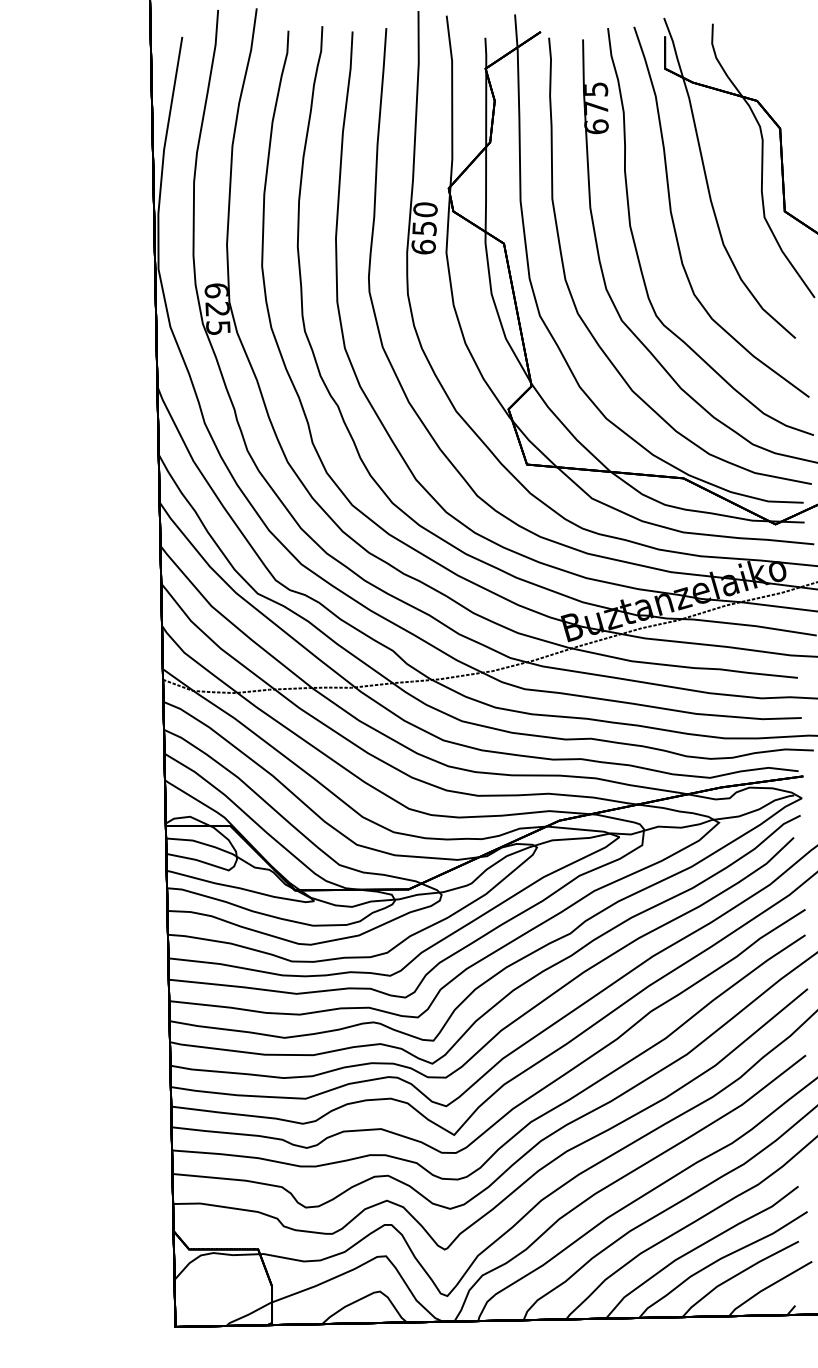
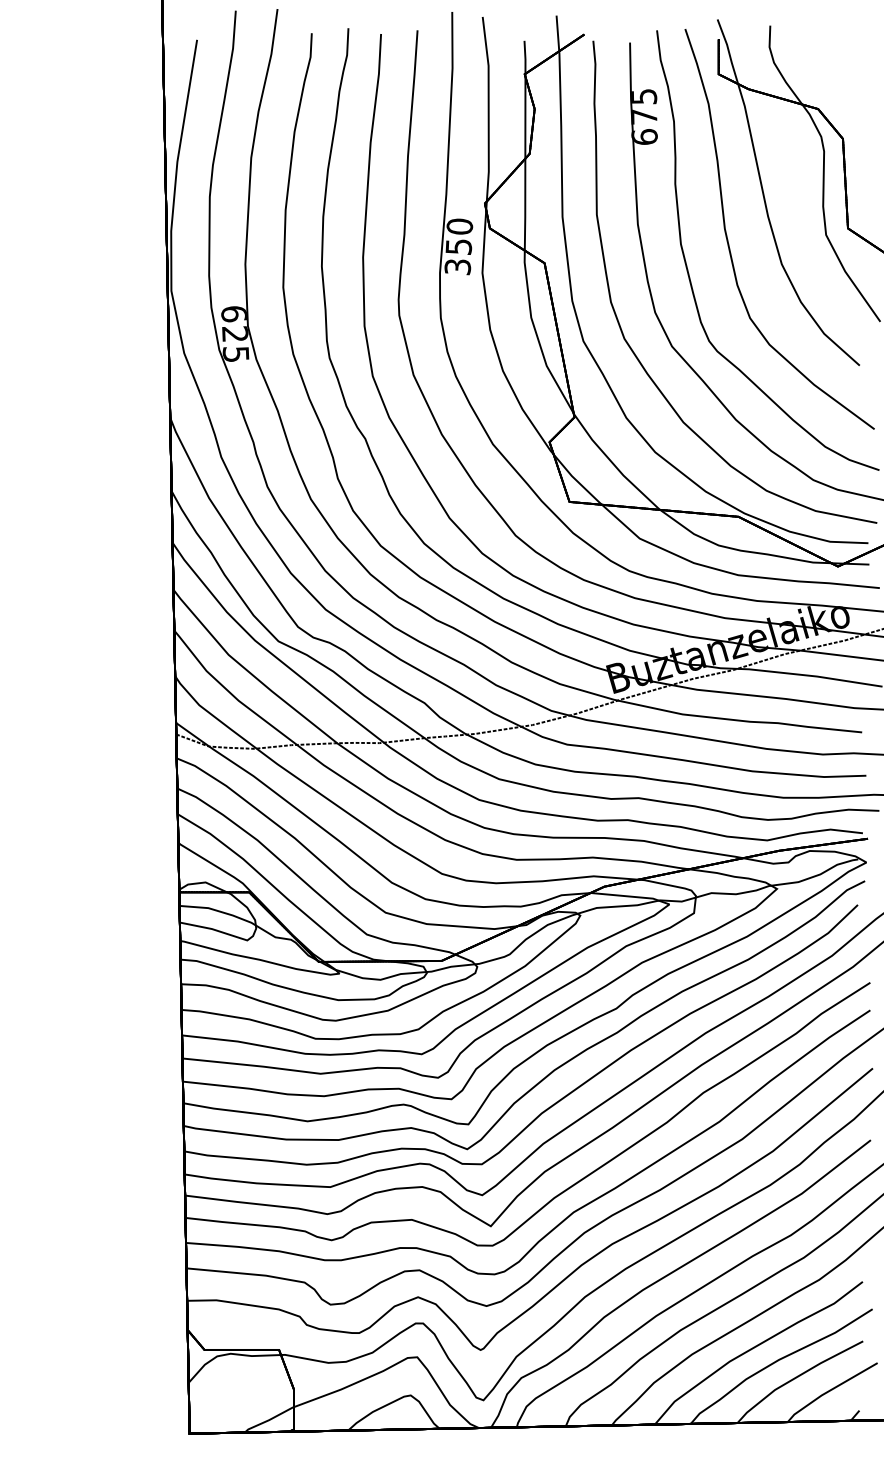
text: (423, 246) -> (457, 266), 650 -> 350

